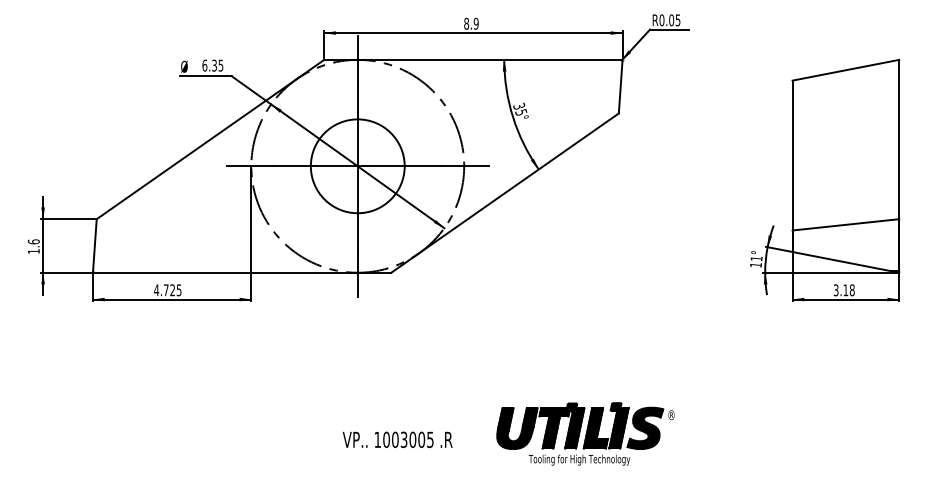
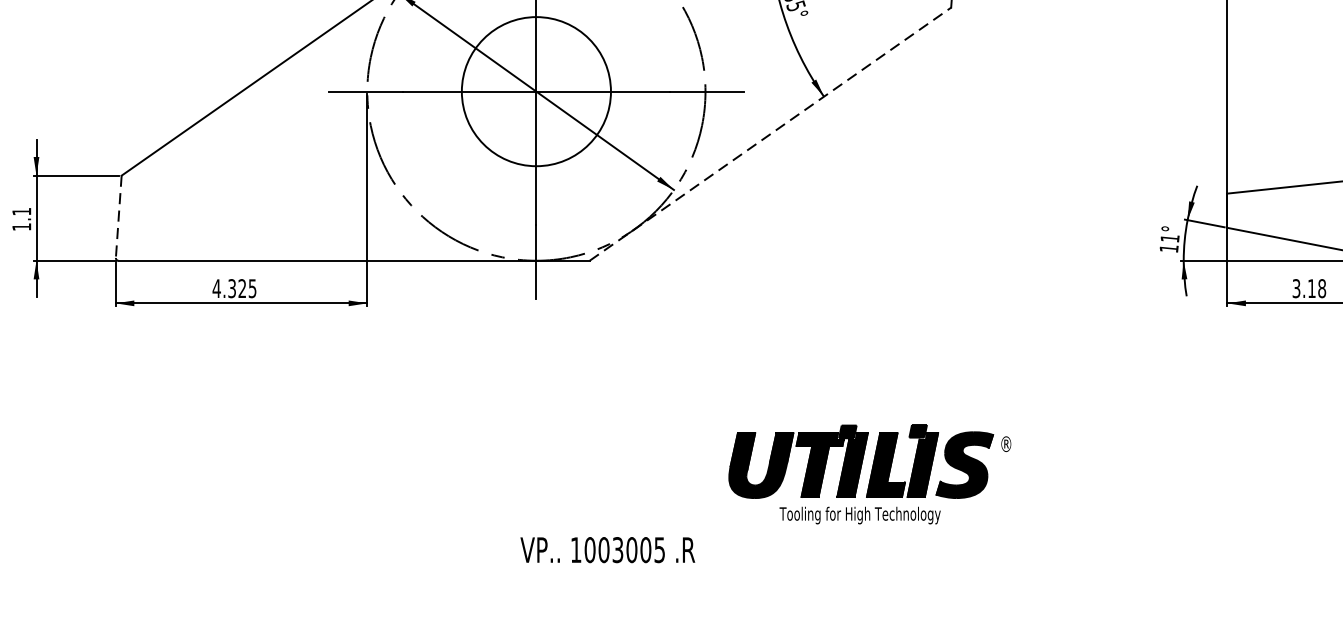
line: (505, 193) -> (771, 134), solid -> dashed
text: (33, 241) -> (21, 211), 1.6 -> 1.1
line: (94, 245) -> (118, 217), solid -> dashed
text: (165, 290) -> (230, 288), 4.725 -> 4.325
part: (585, 433) -> (869, 473), moved
text: (397, 439) -> (607, 549), moved

